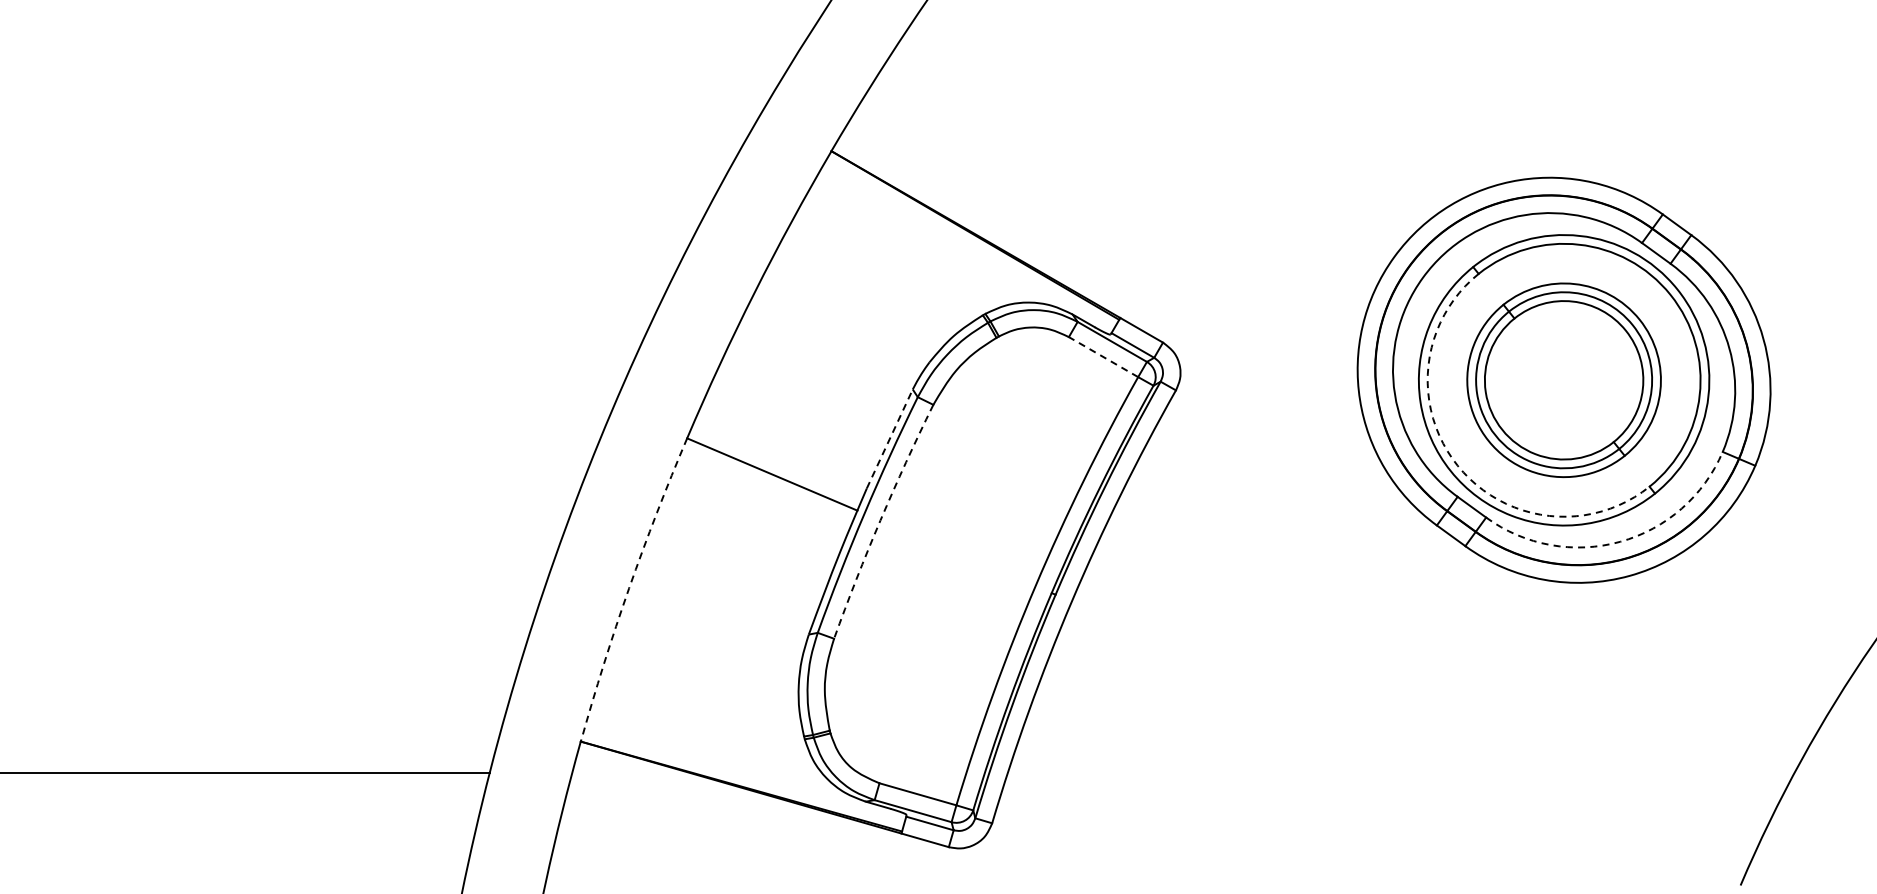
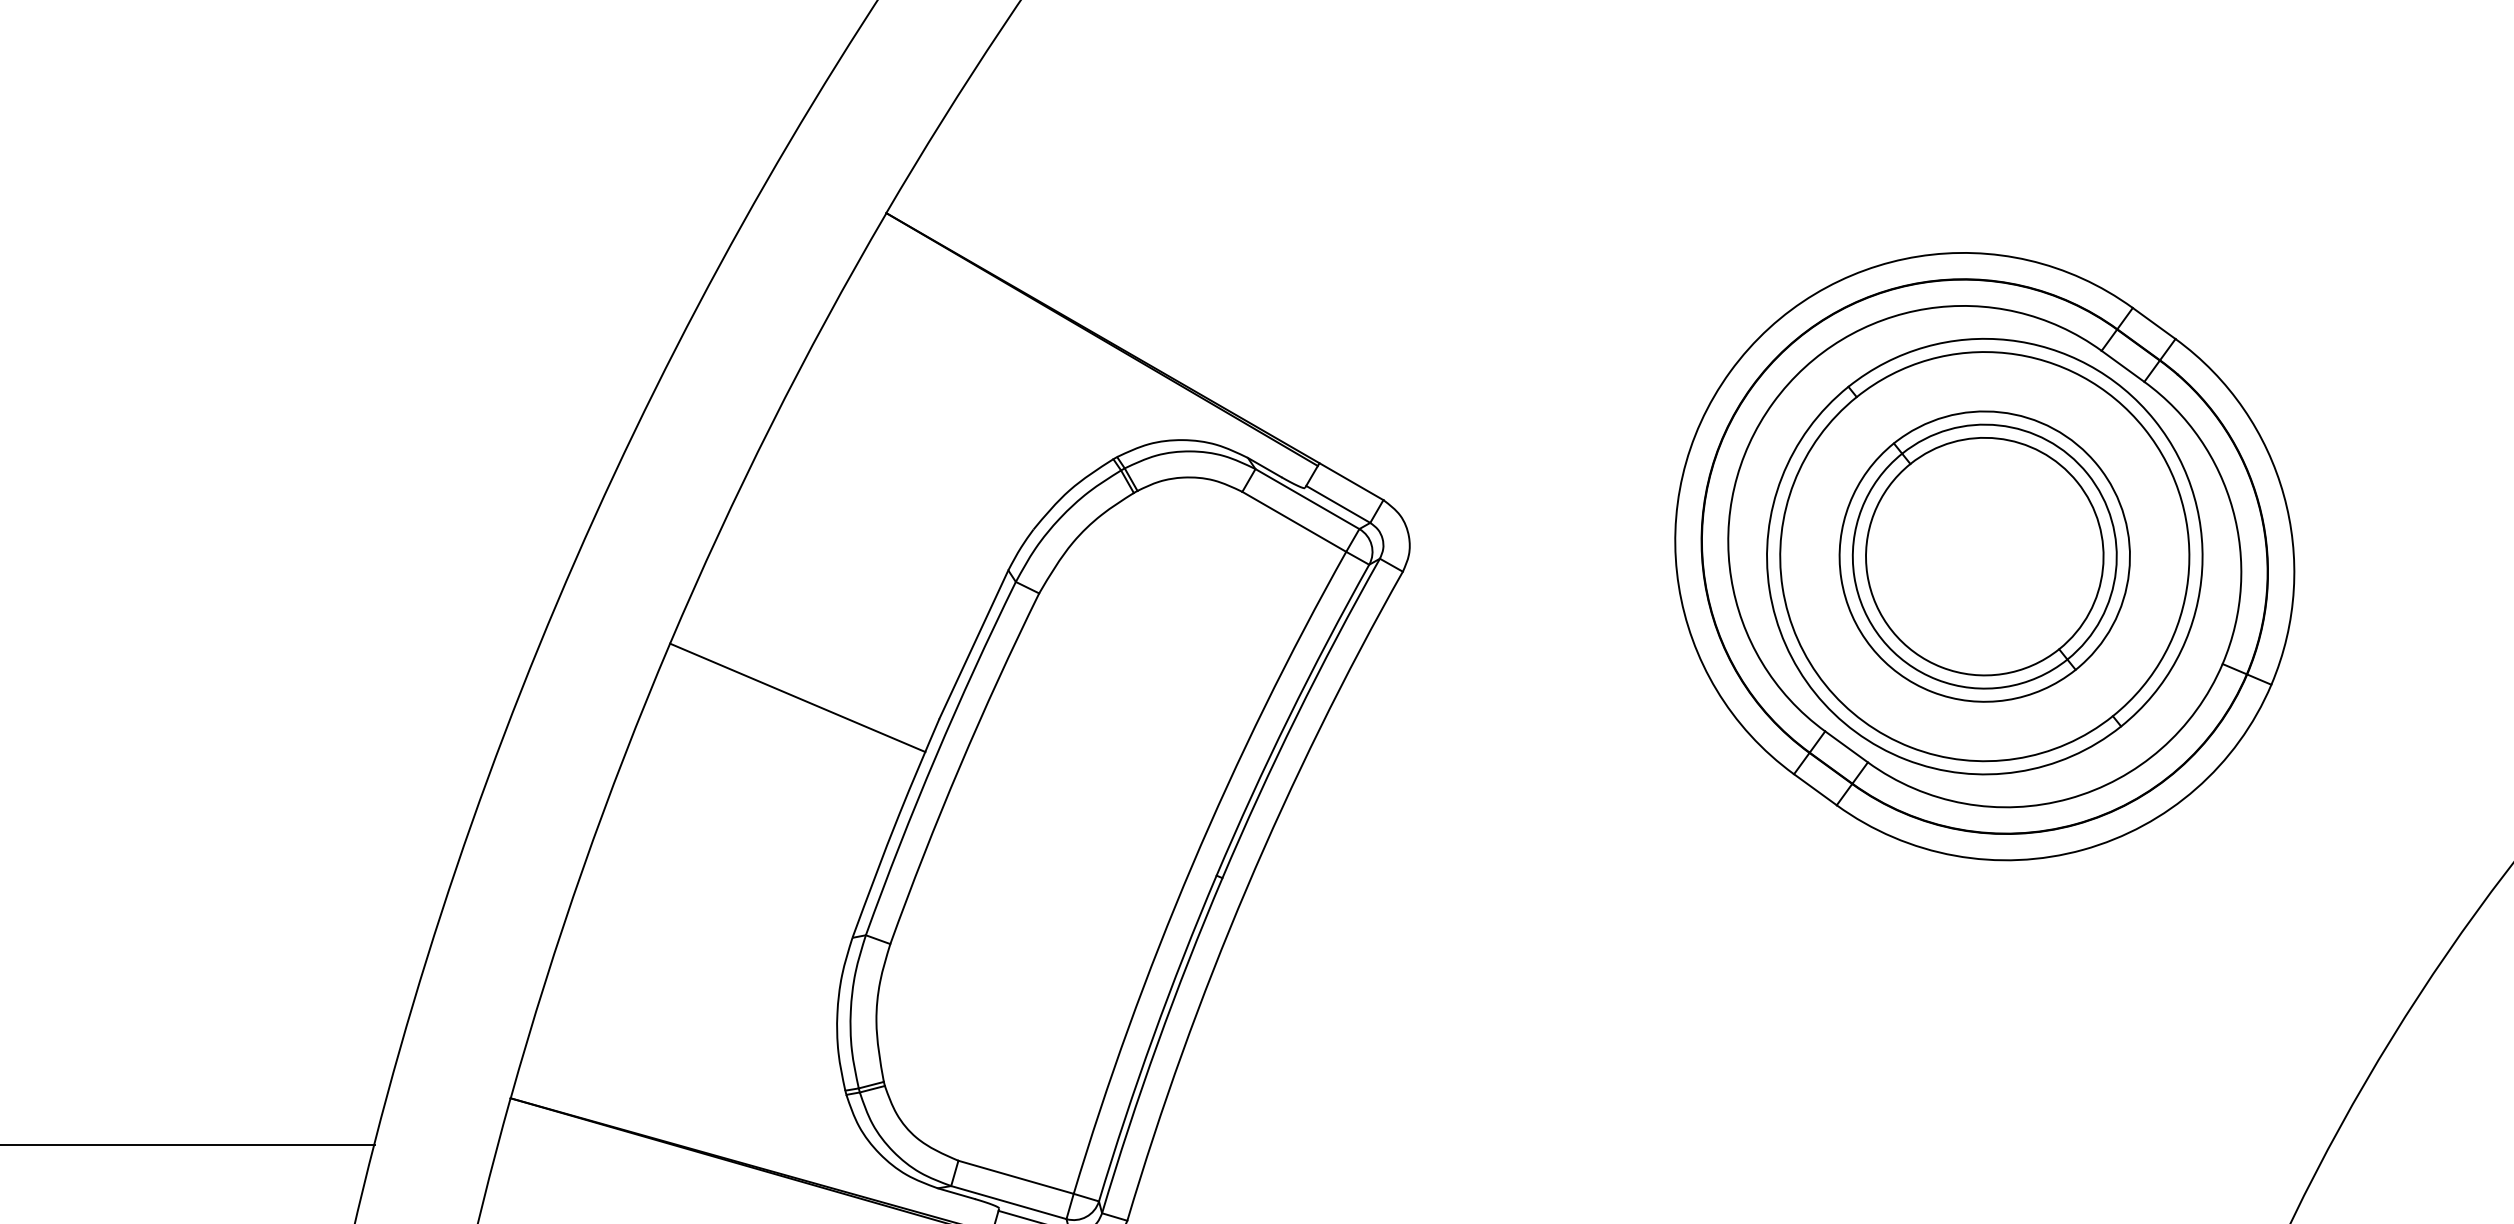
line: (1103, 356) -> (1294, 520), dashed -> solid
line: (889, 438) -> (973, 643), dashed -> solid
arc: (1457, 465) -> (1824, 684), dashed -> solid
arc: (880, 520) -> (959, 766), dashed -> solid
arc: (1620, 541) -> (2069, 798), dashed -> solid
arc: (629, 588) -> (583, 868), dashed -> solid

